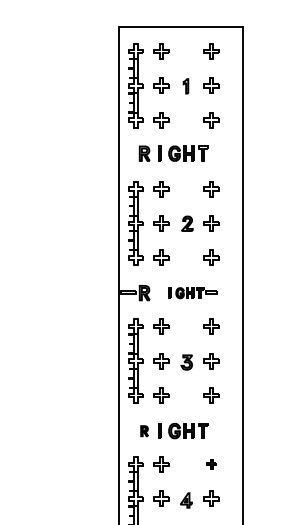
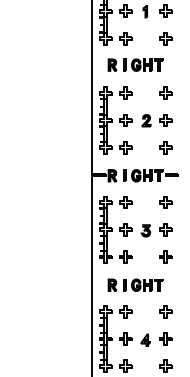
part: (192, 293) -> (150, 176), size x1.43
part: (144, 431) -> (112, 285), size x1.43
part: (211, 464) -> (165, 311), size x1.67

